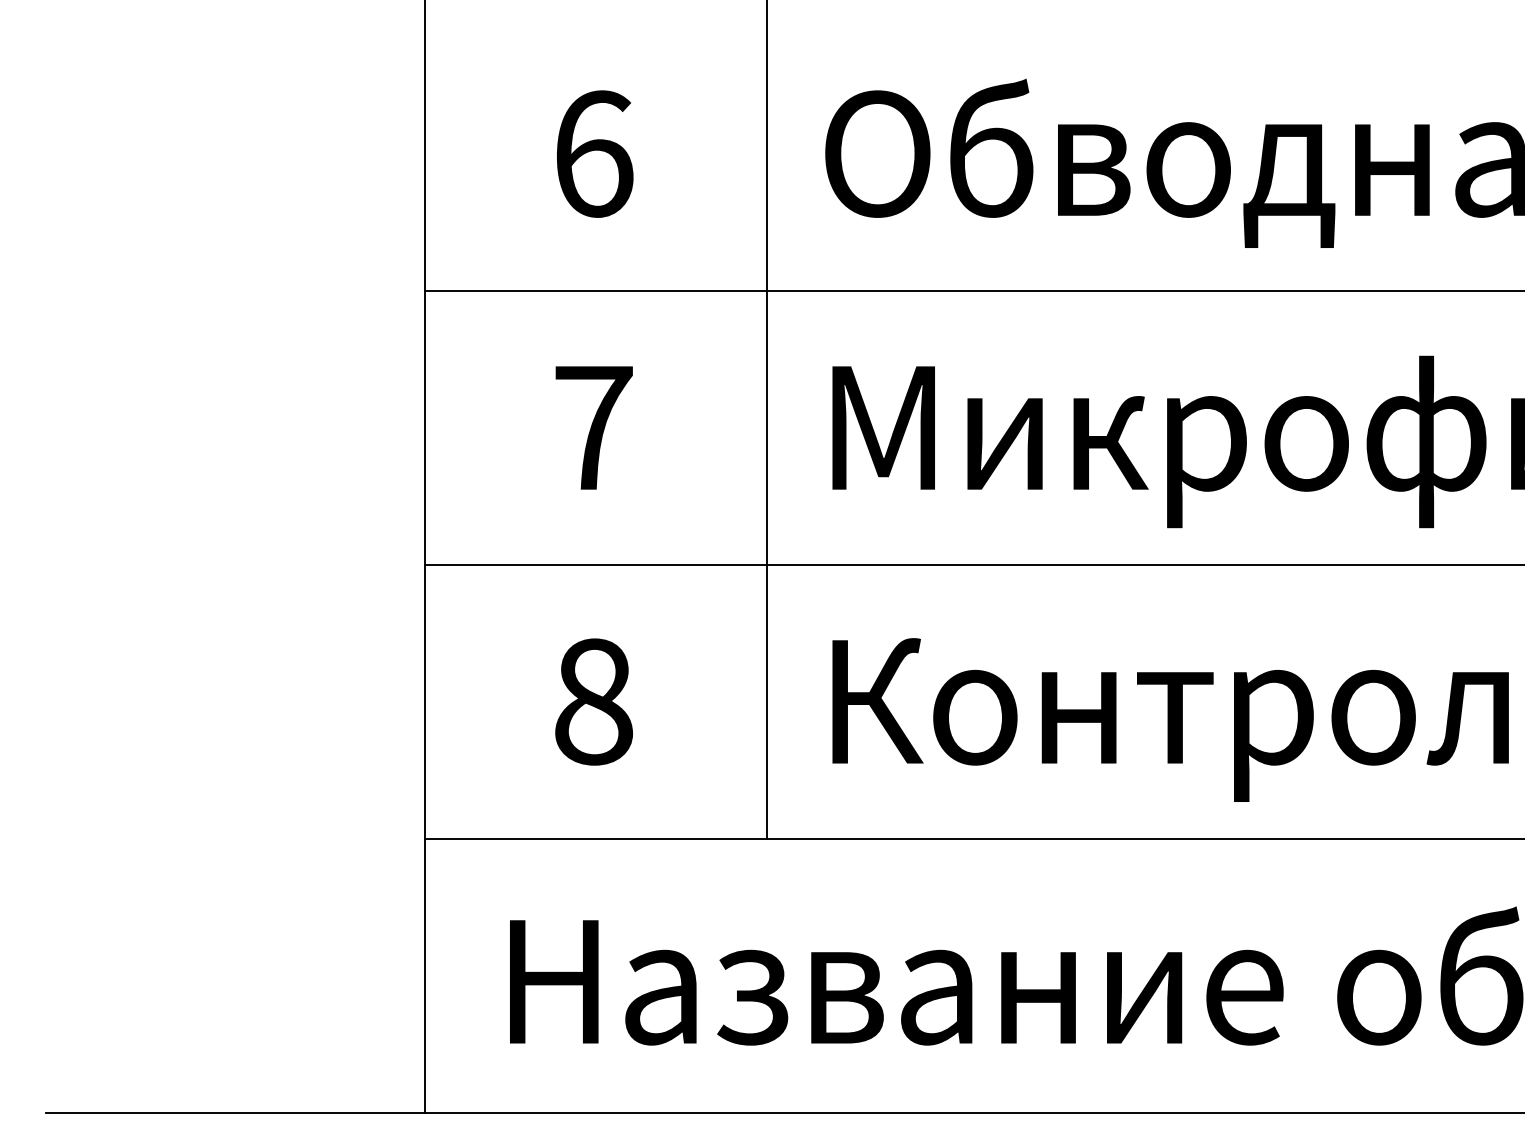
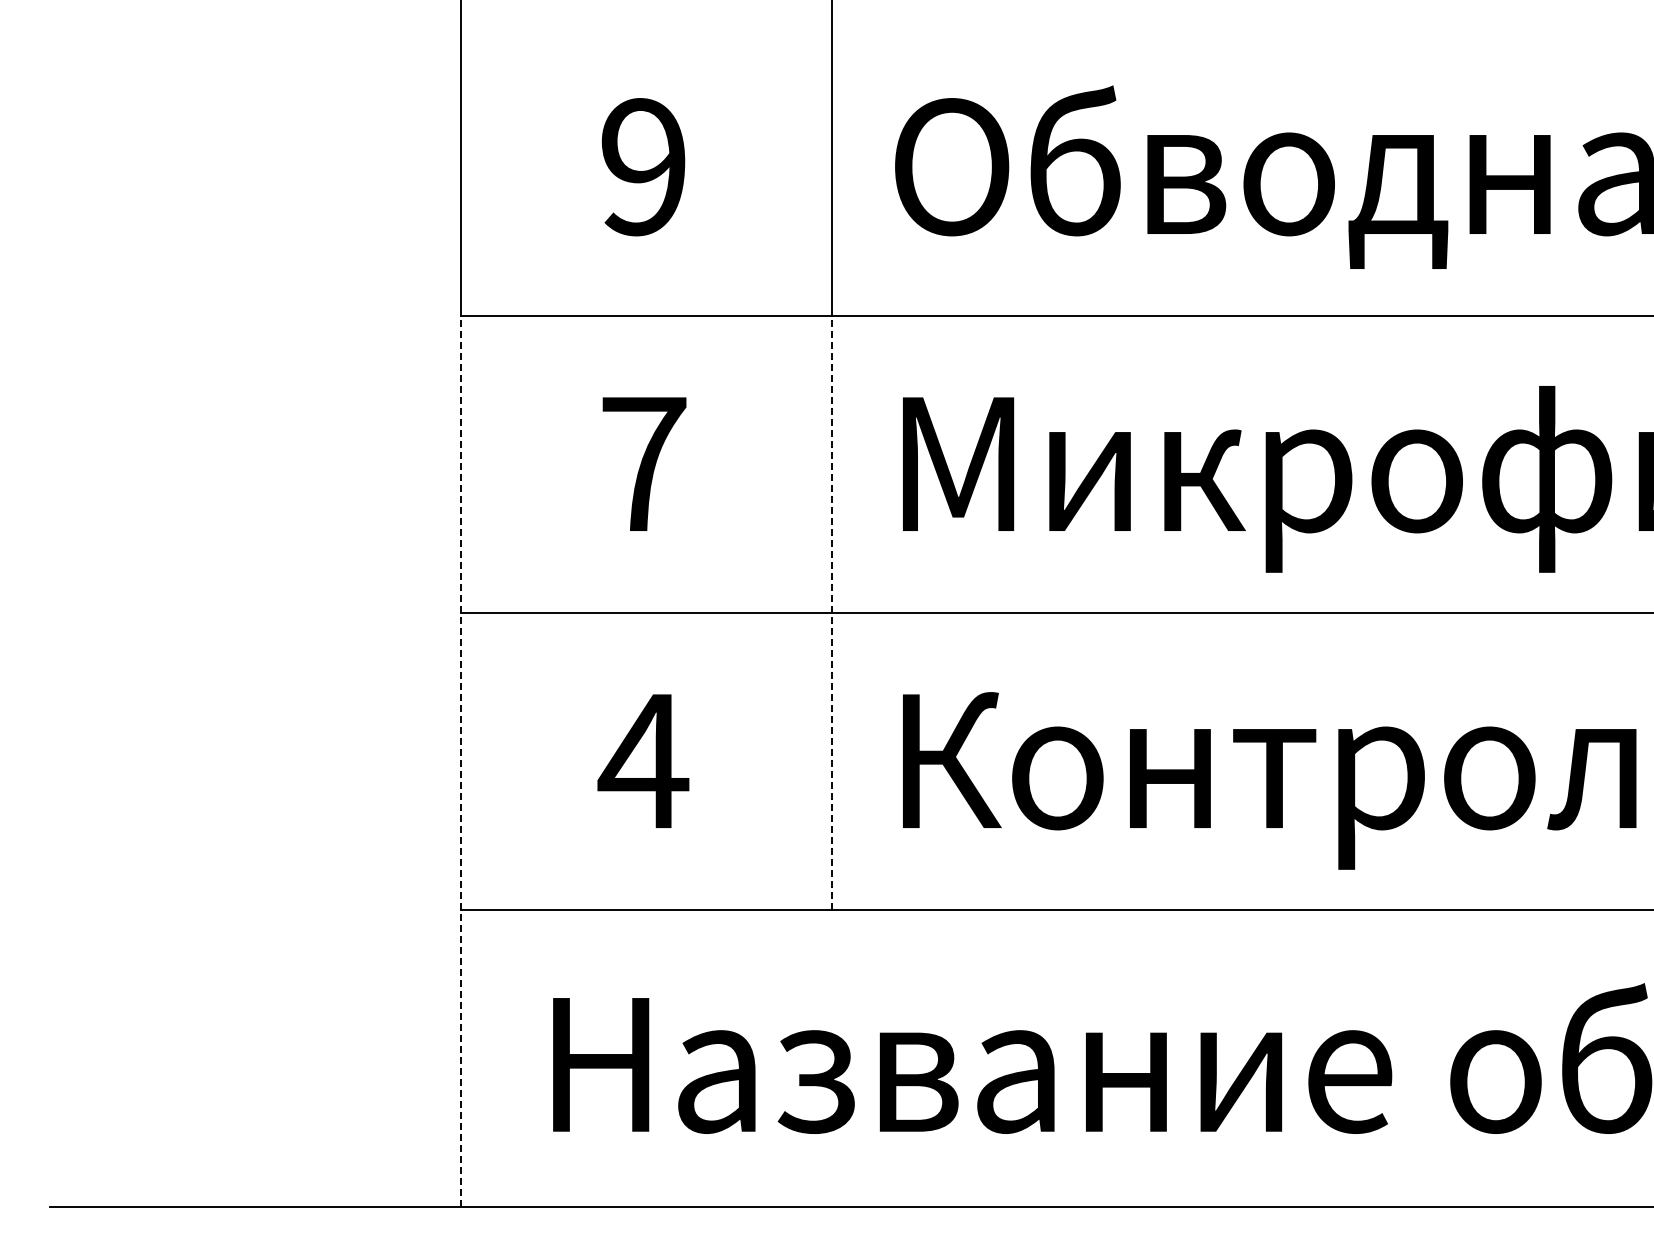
text: (594, 154) -> (644, 167), 6 -> 9
line: (767, 564) -> (832, 612), solid -> dashed
line: (424, 702) -> (460, 761), solid -> dashed
text: (593, 702) -> (643, 761), 8 -> 4

